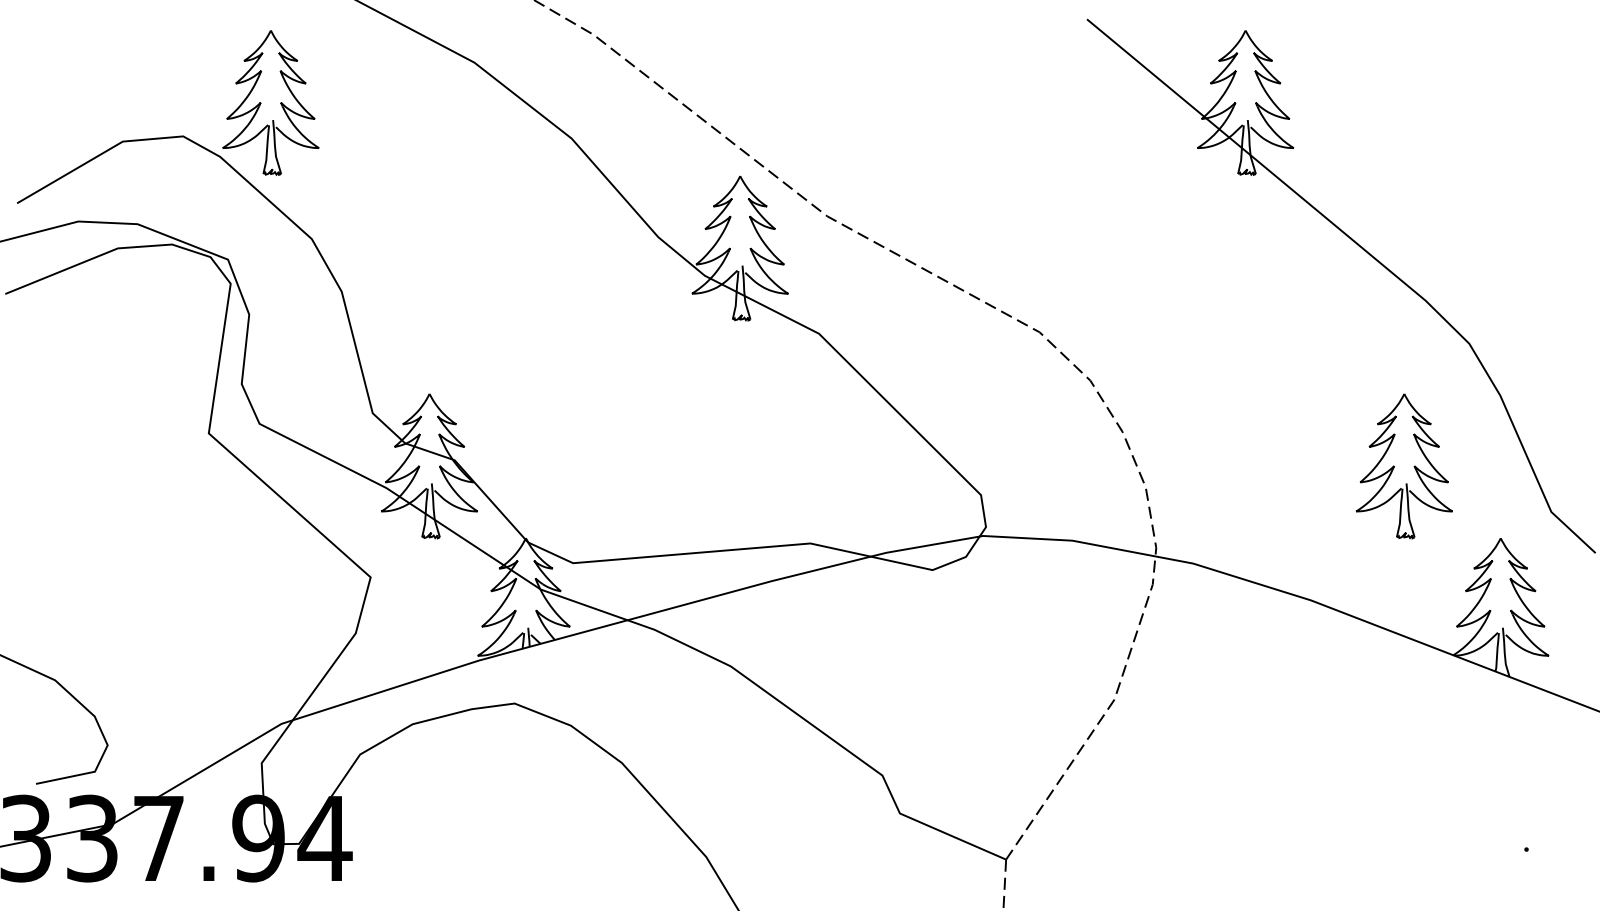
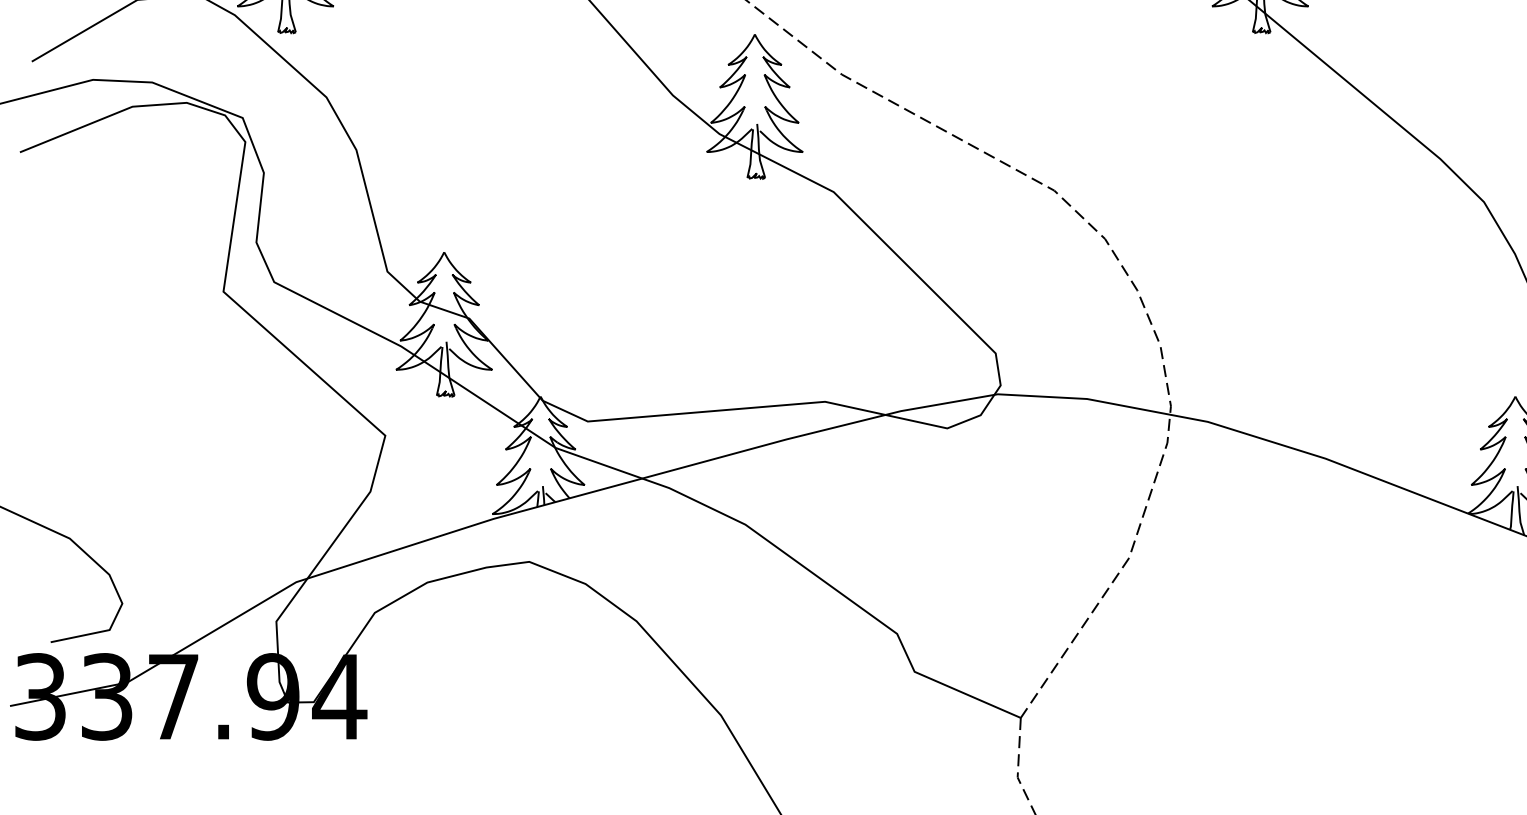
part: (1403, 466) -> (1418, 324), removed

